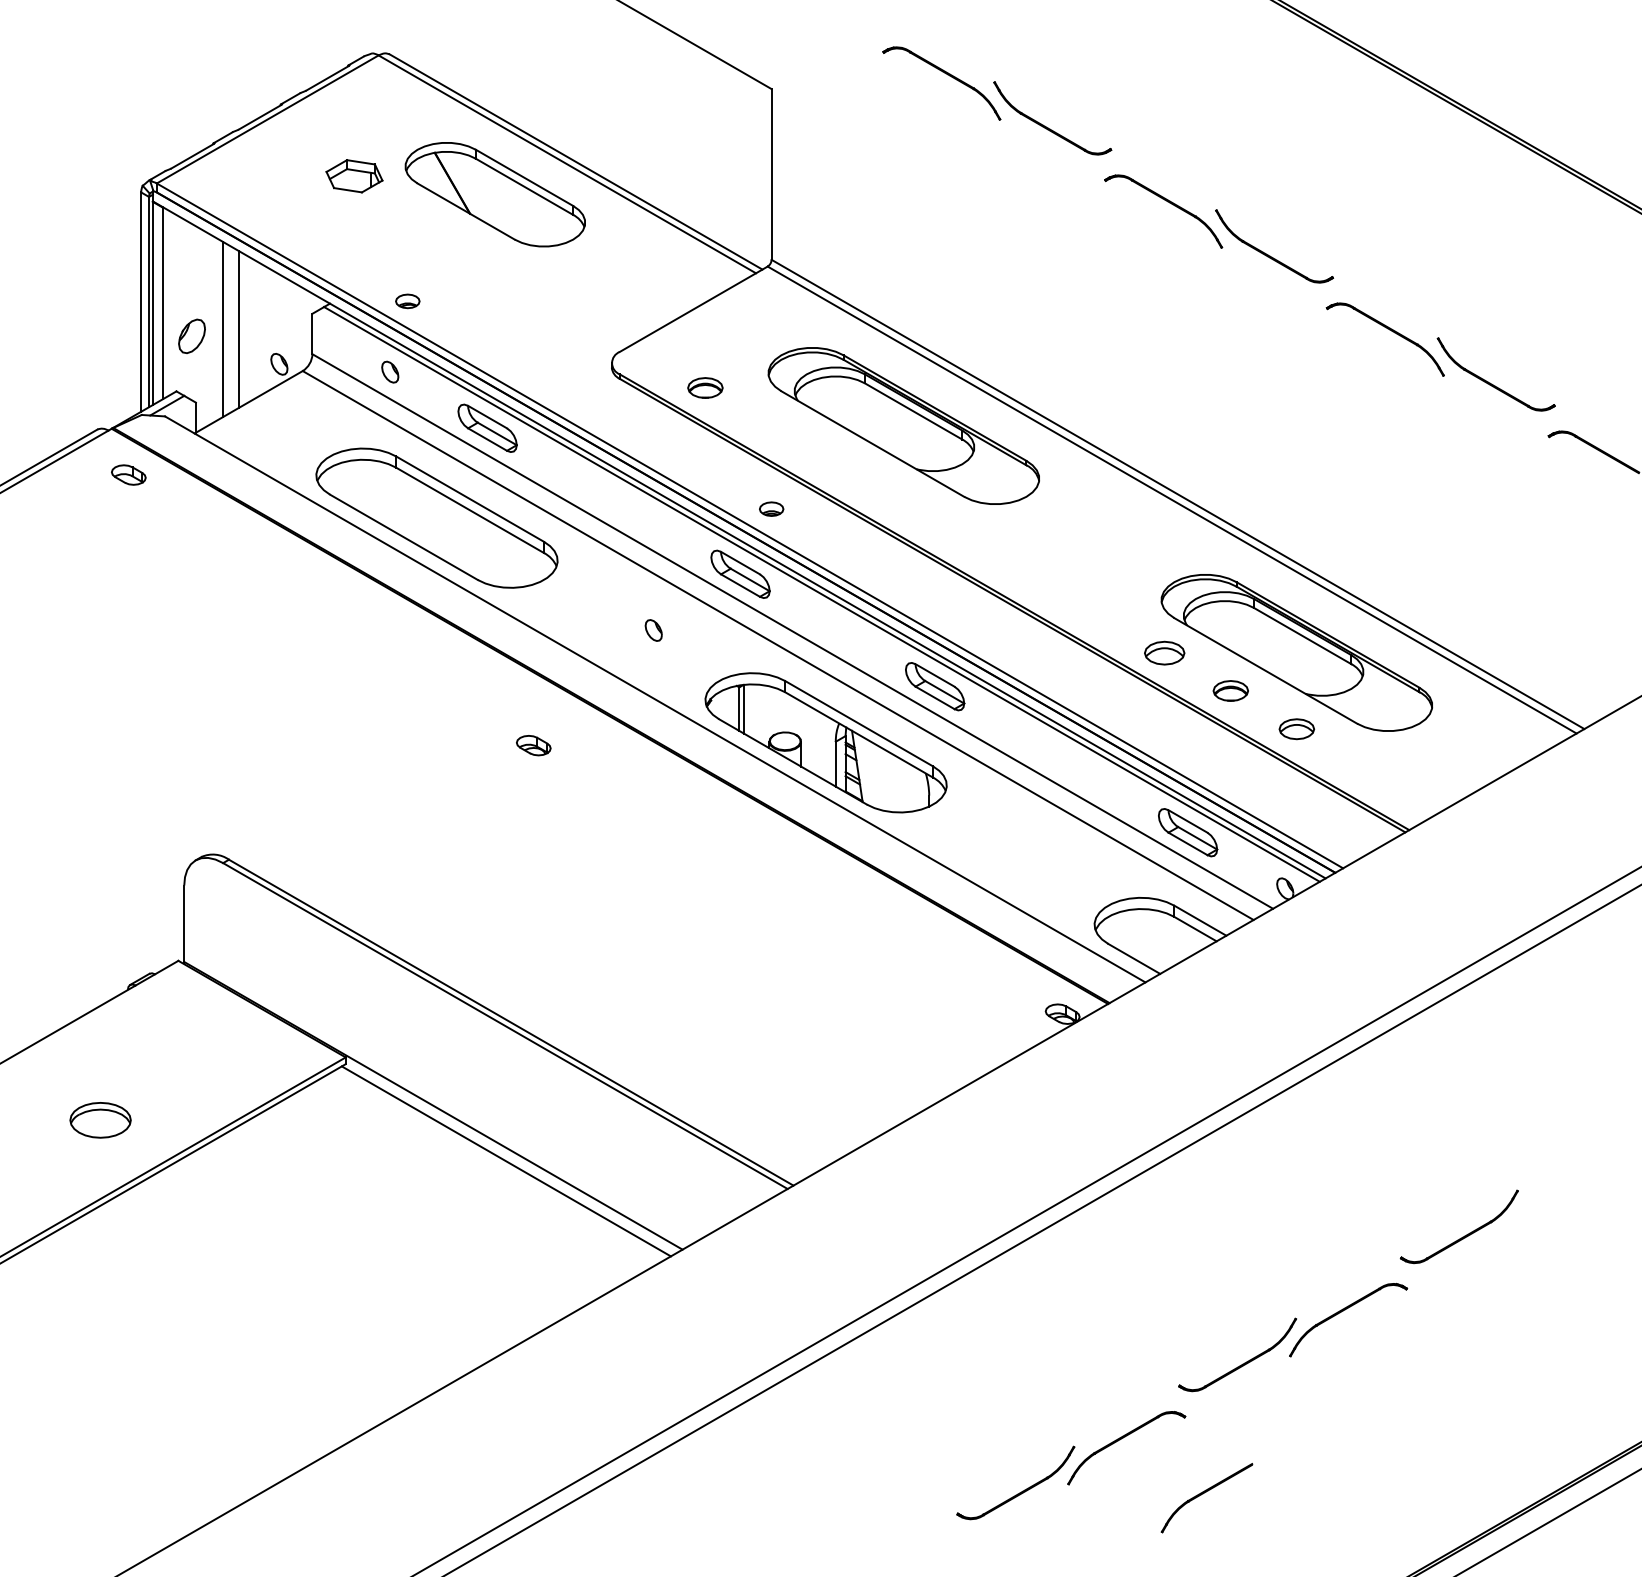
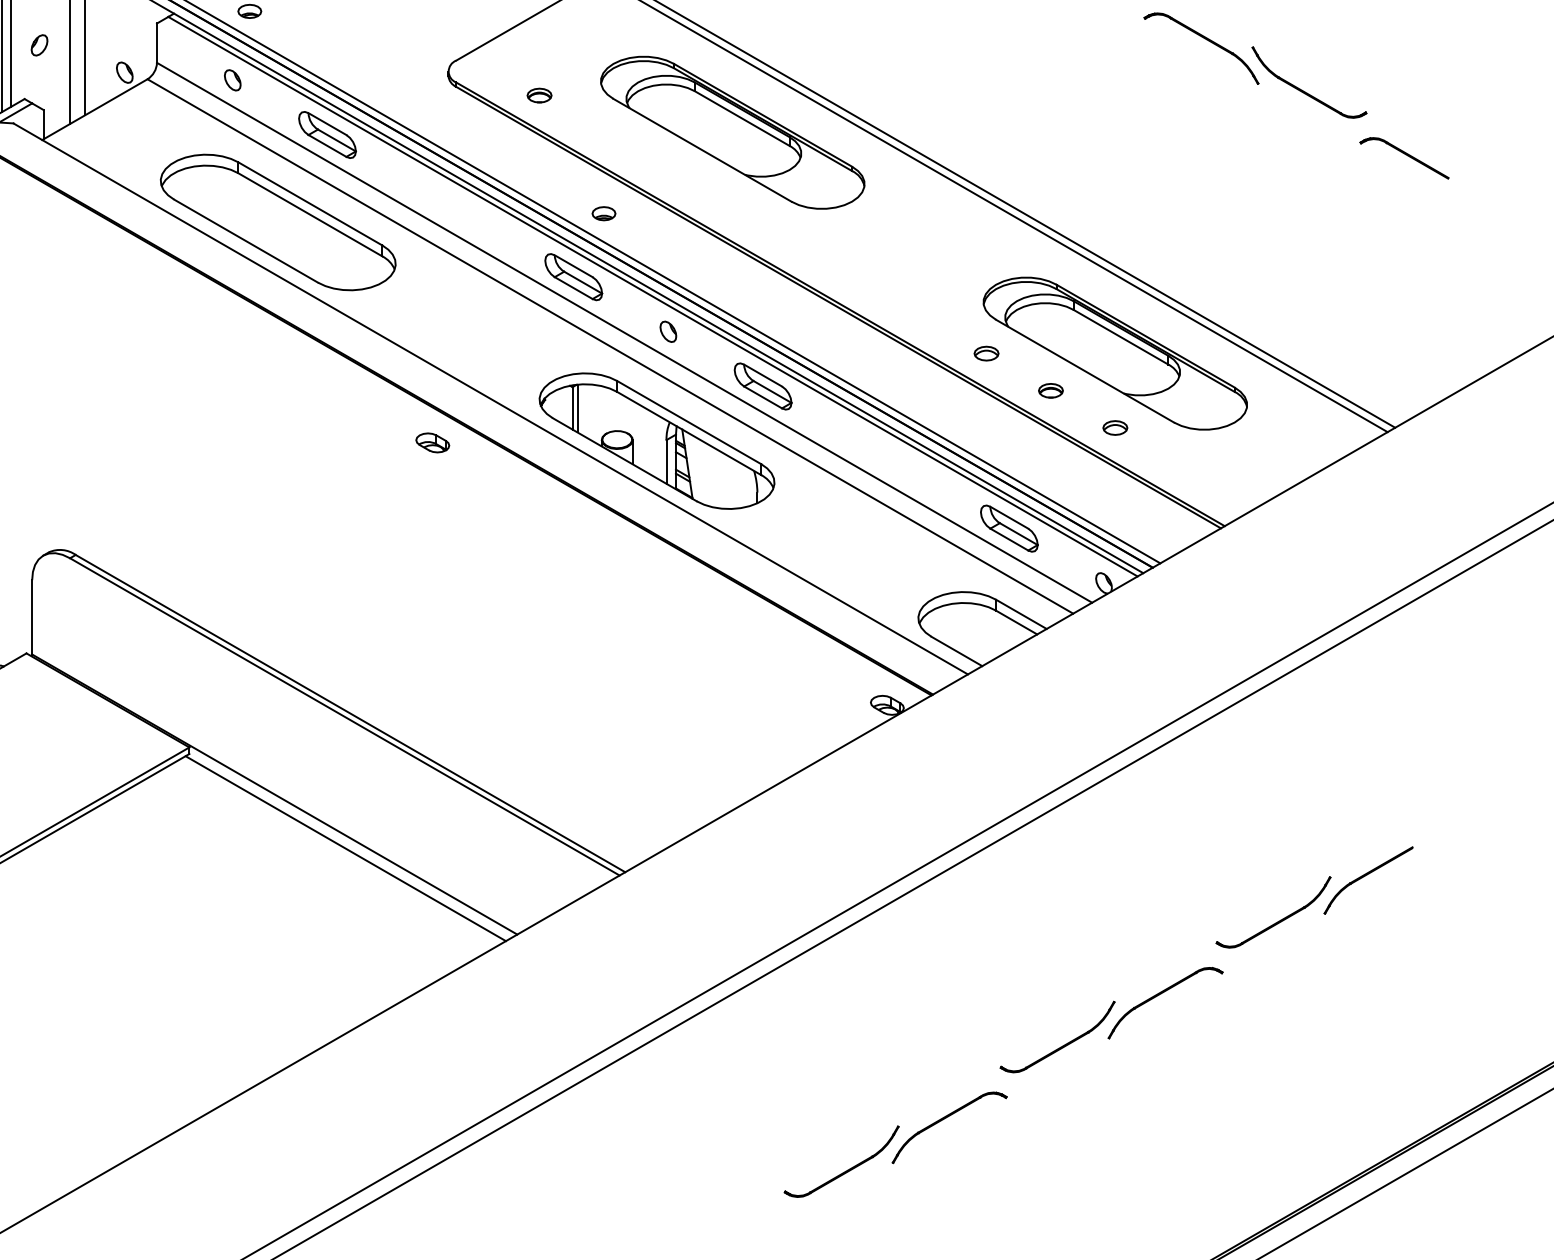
part: (191, 335) -> (39, 44), size x0.62
part: (705, 387) -> (539, 95), size x0.71
part: (653, 630) -> (668, 331), moved
part: (1164, 652) -> (986, 353), size x0.62
part: (1230, 691) -> (1050, 391), size x0.71
part: (1296, 729) -> (1114, 428), size x0.71
part: (533, 745) -> (432, 442), moved
part: (1206, 1498) -> (1368, 880), moved

